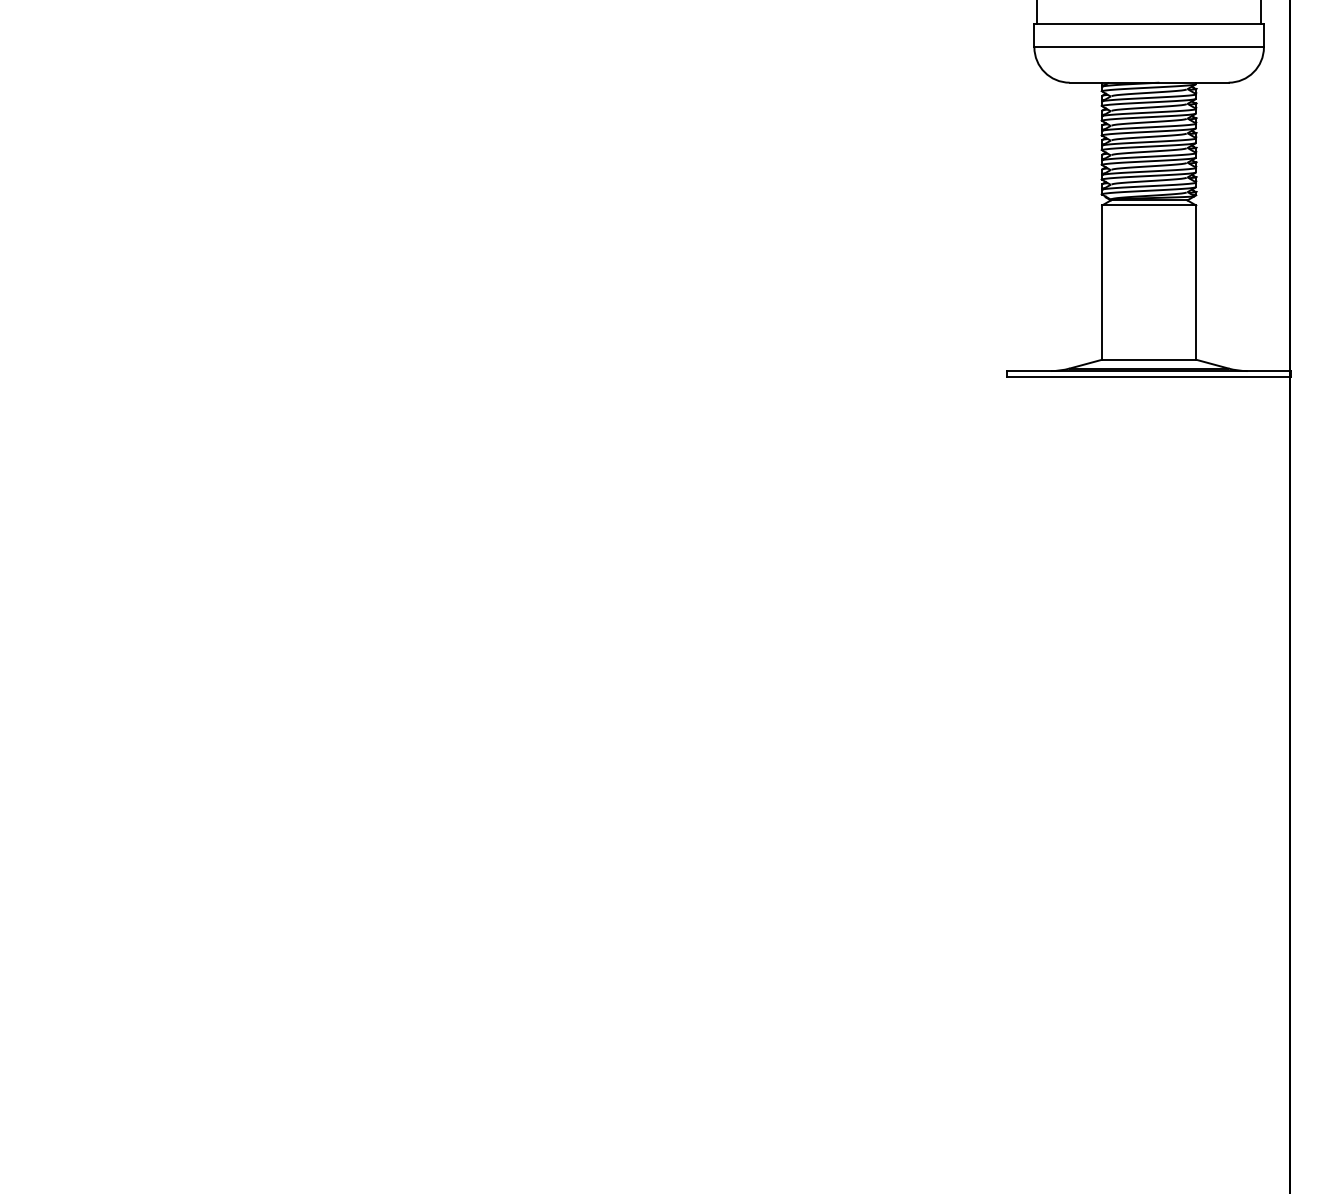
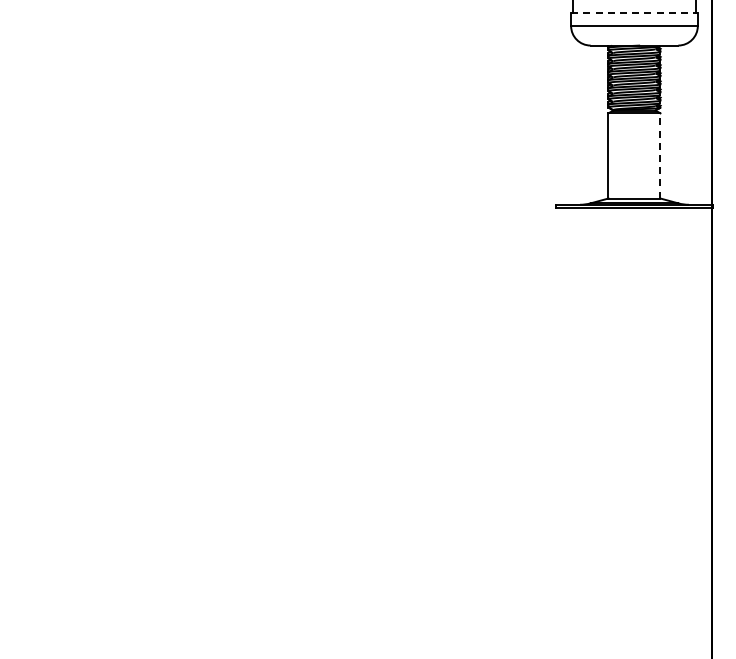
line: (1149, 24) -> (634, 13), solid -> dashed
line: (1196, 281) -> (660, 155), solid -> dashed

